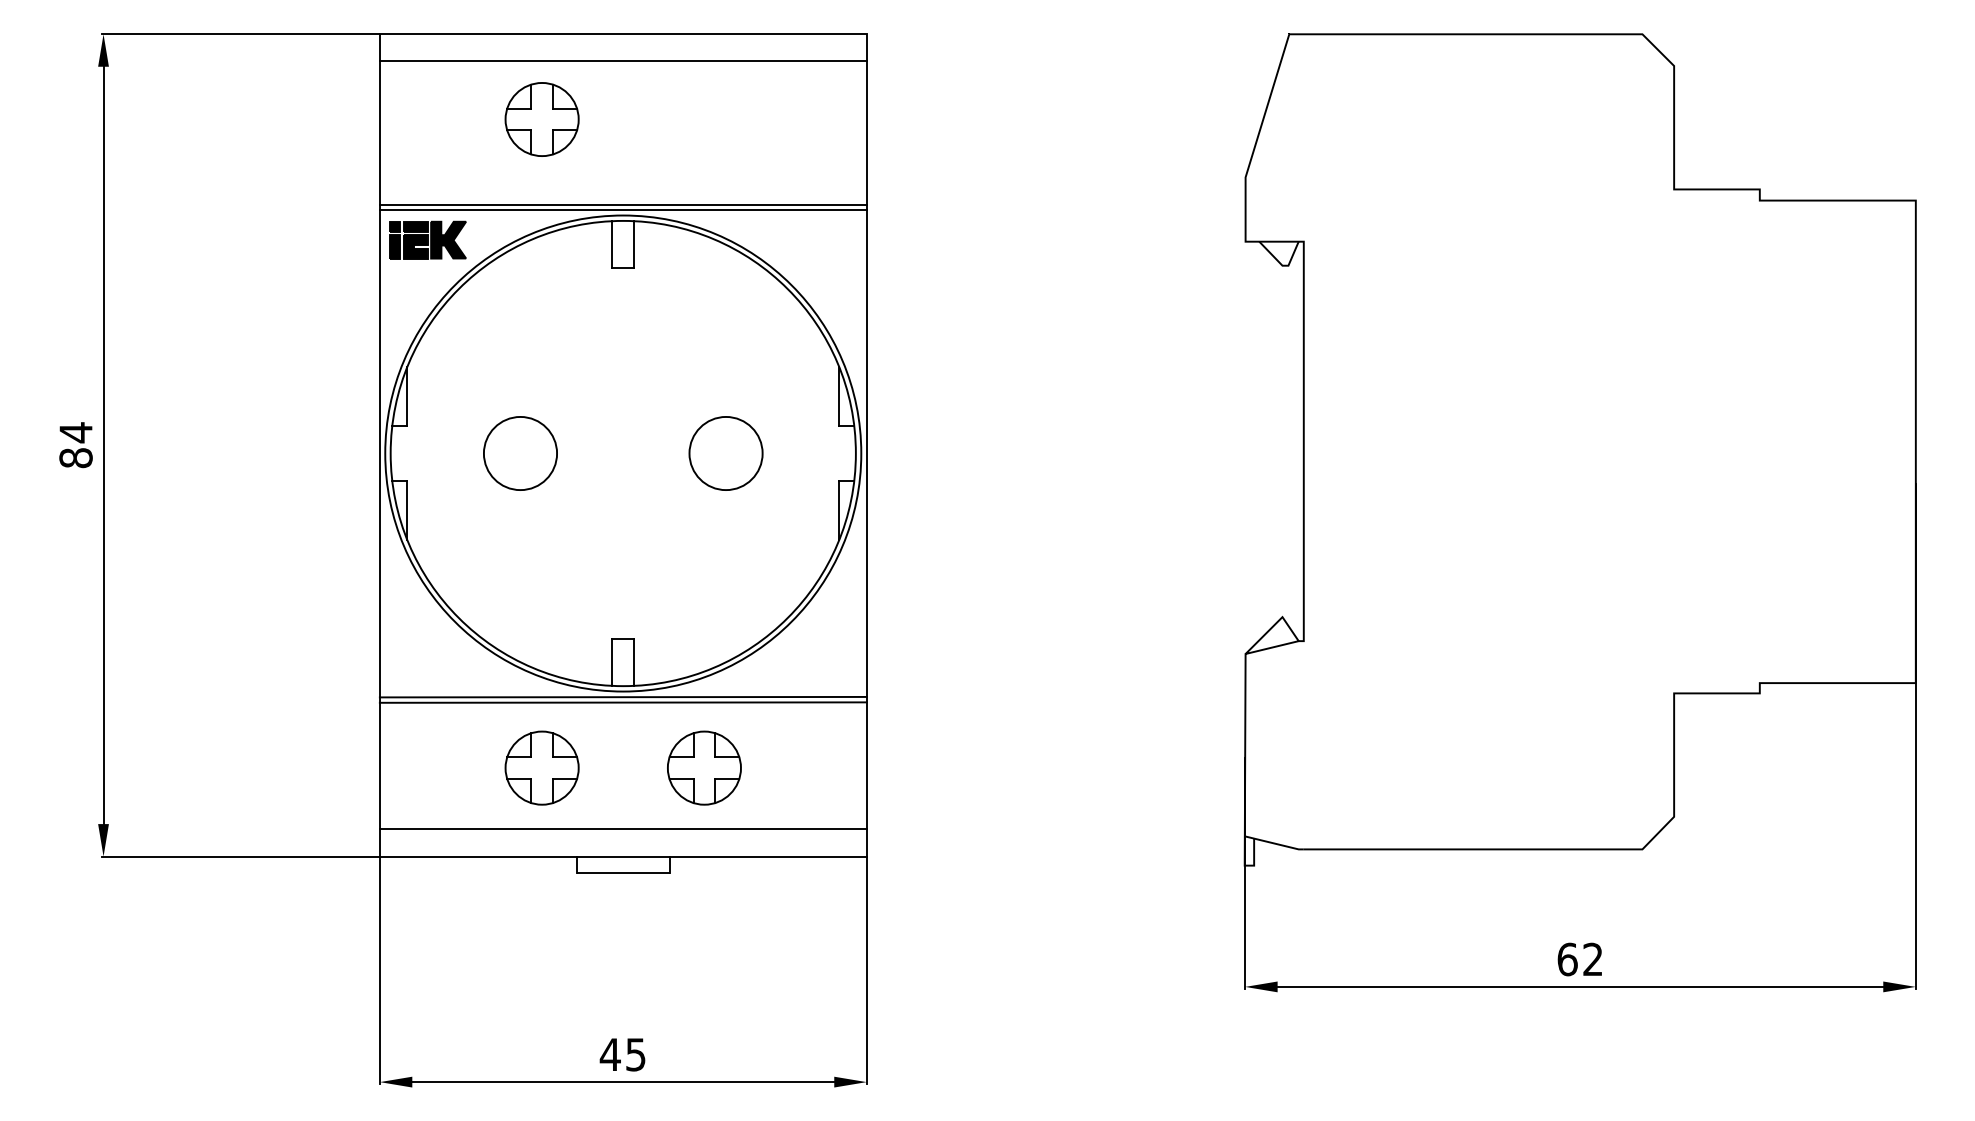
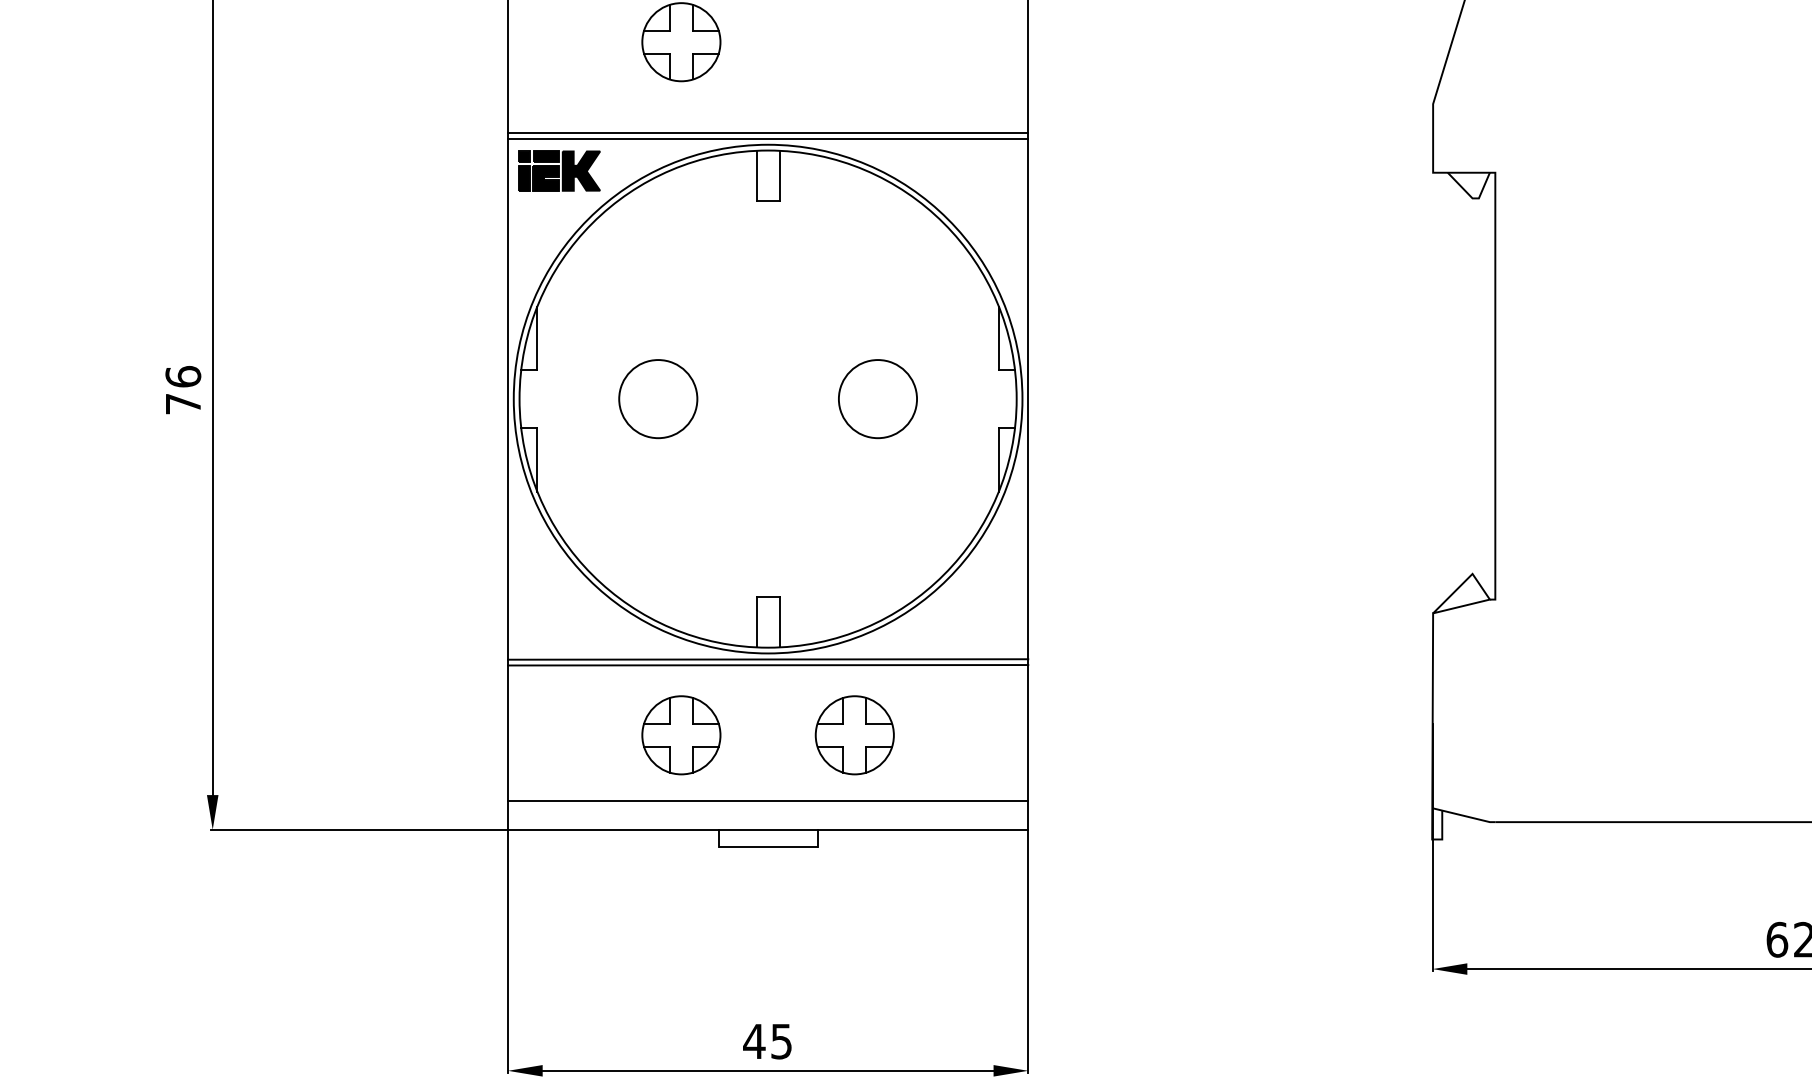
text: (75, 445) -> (182, 390), 84 -> 76

